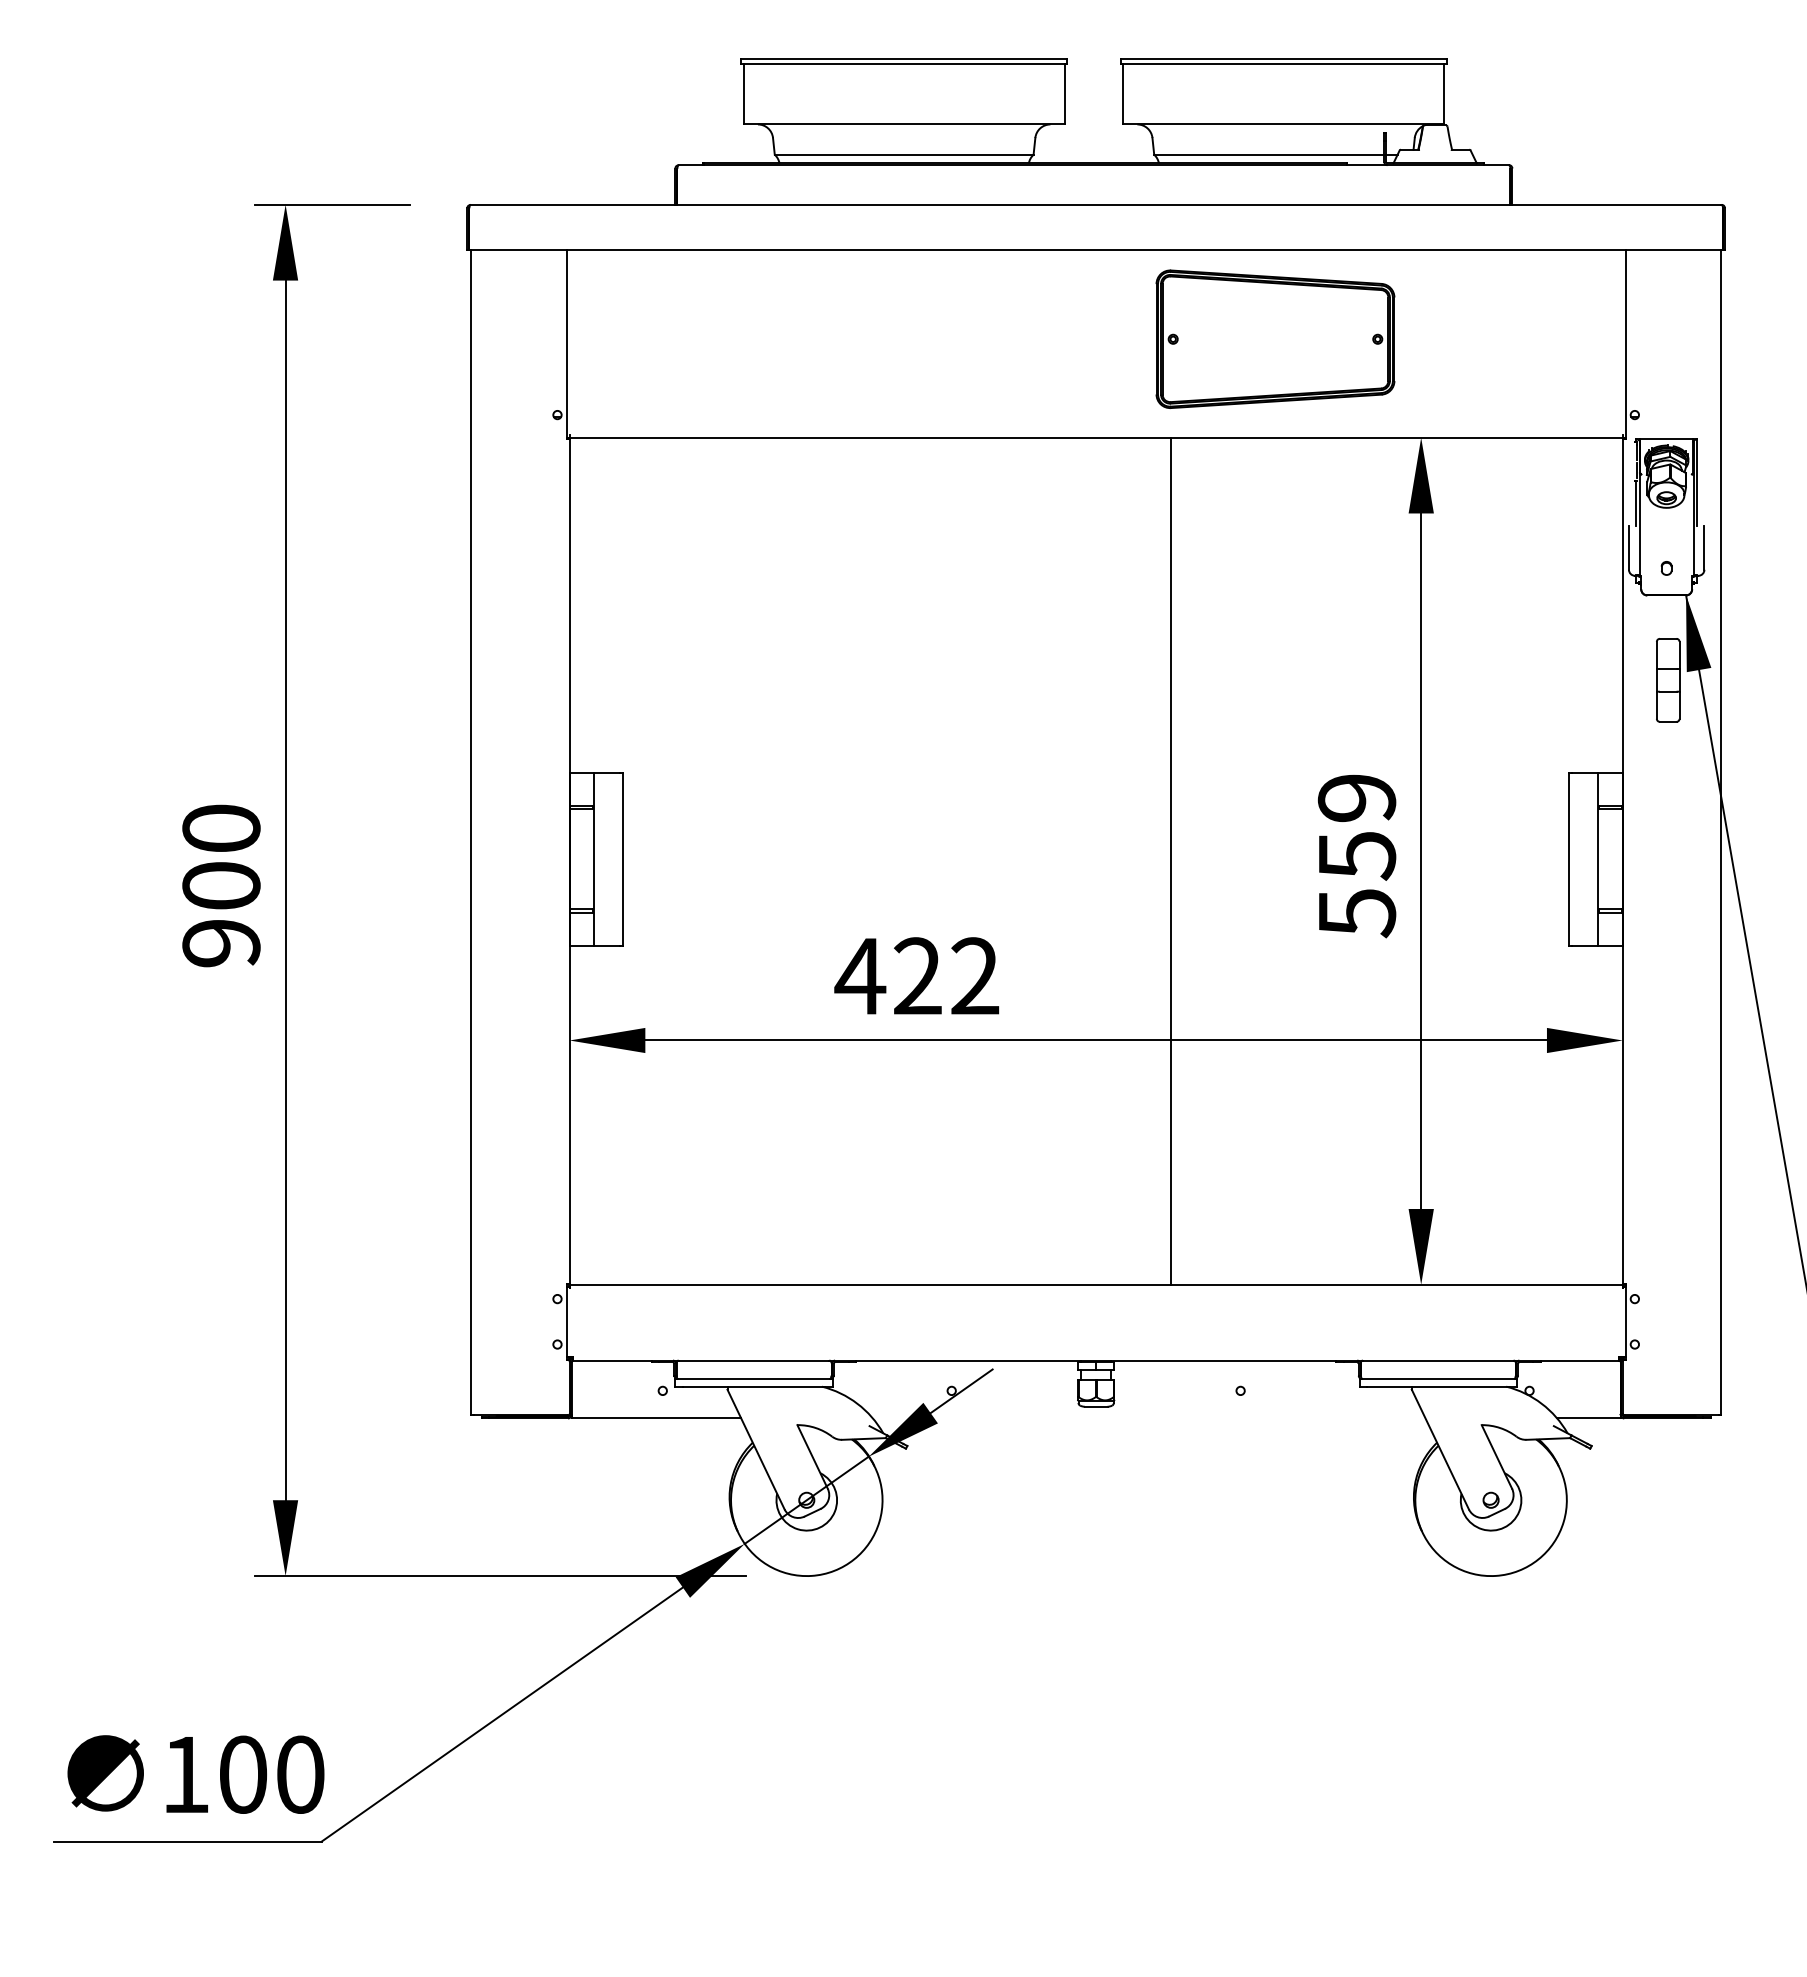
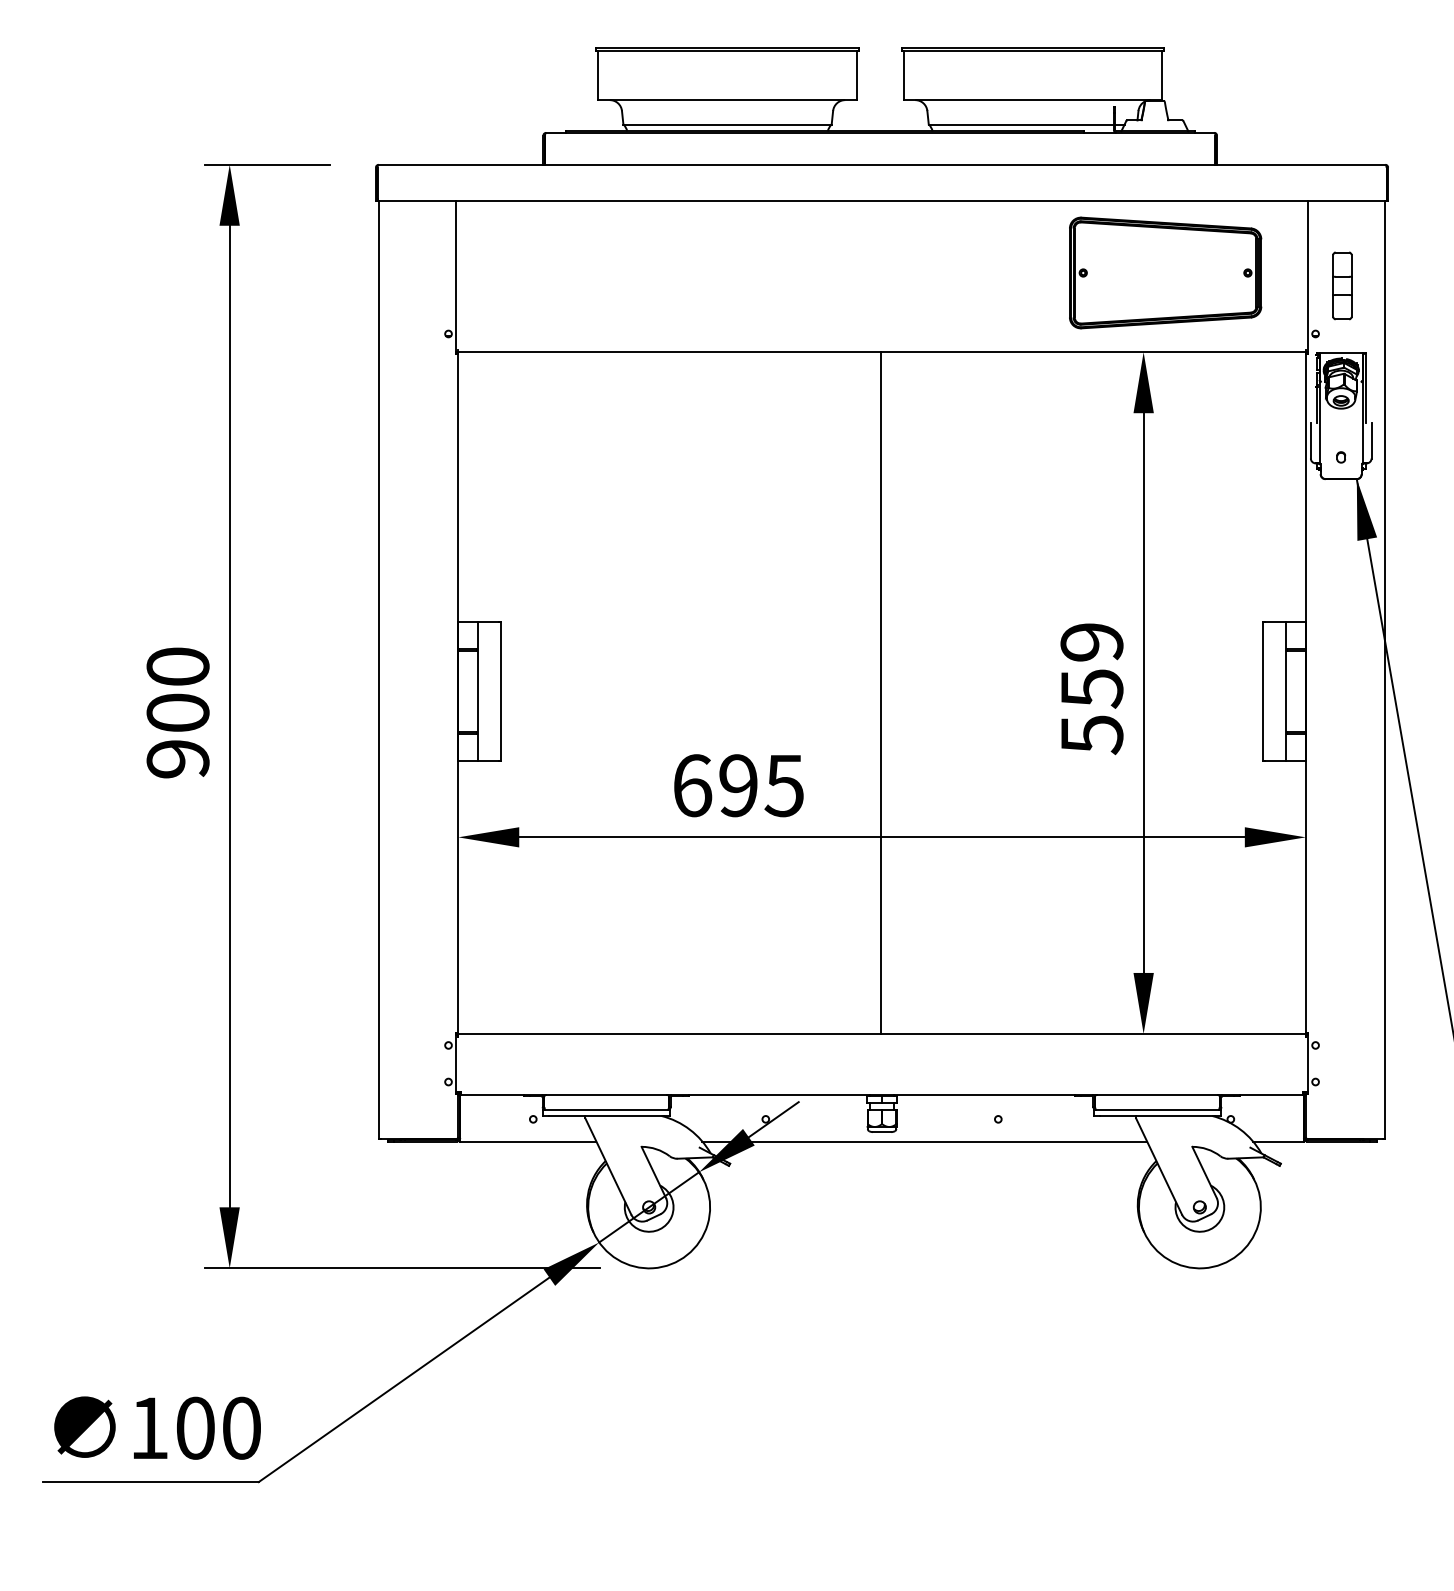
part: (1275, 338) -> (1165, 272), moved
part: (1668, 680) -> (1342, 286), moved
line: (1170, 860) -> (880, 692), moved
text: (916, 976) -> (737, 785), 422 -> 695
line: (1148, 1418) -> (924, 1141), added

